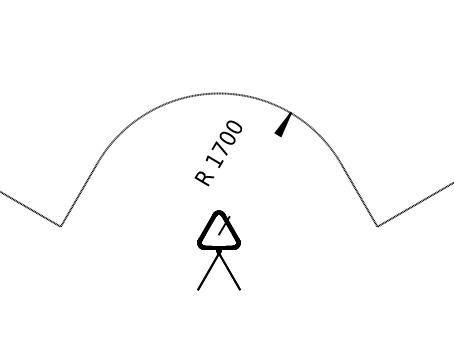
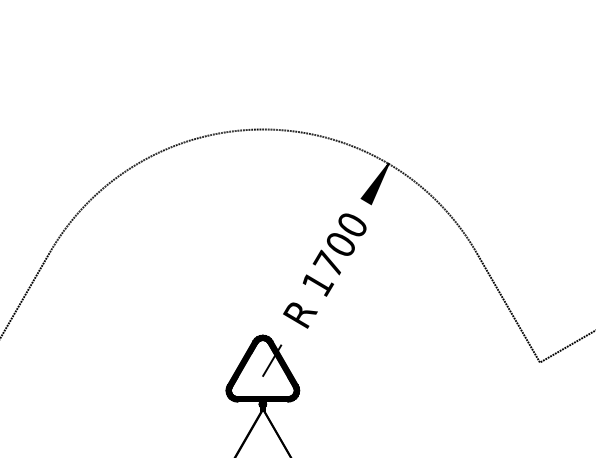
text: (218, 153) -> (324, 271), moved

